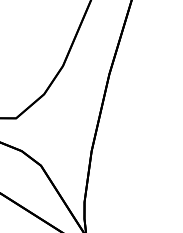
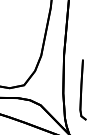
part: (132, 151) -> (82, 89), added

